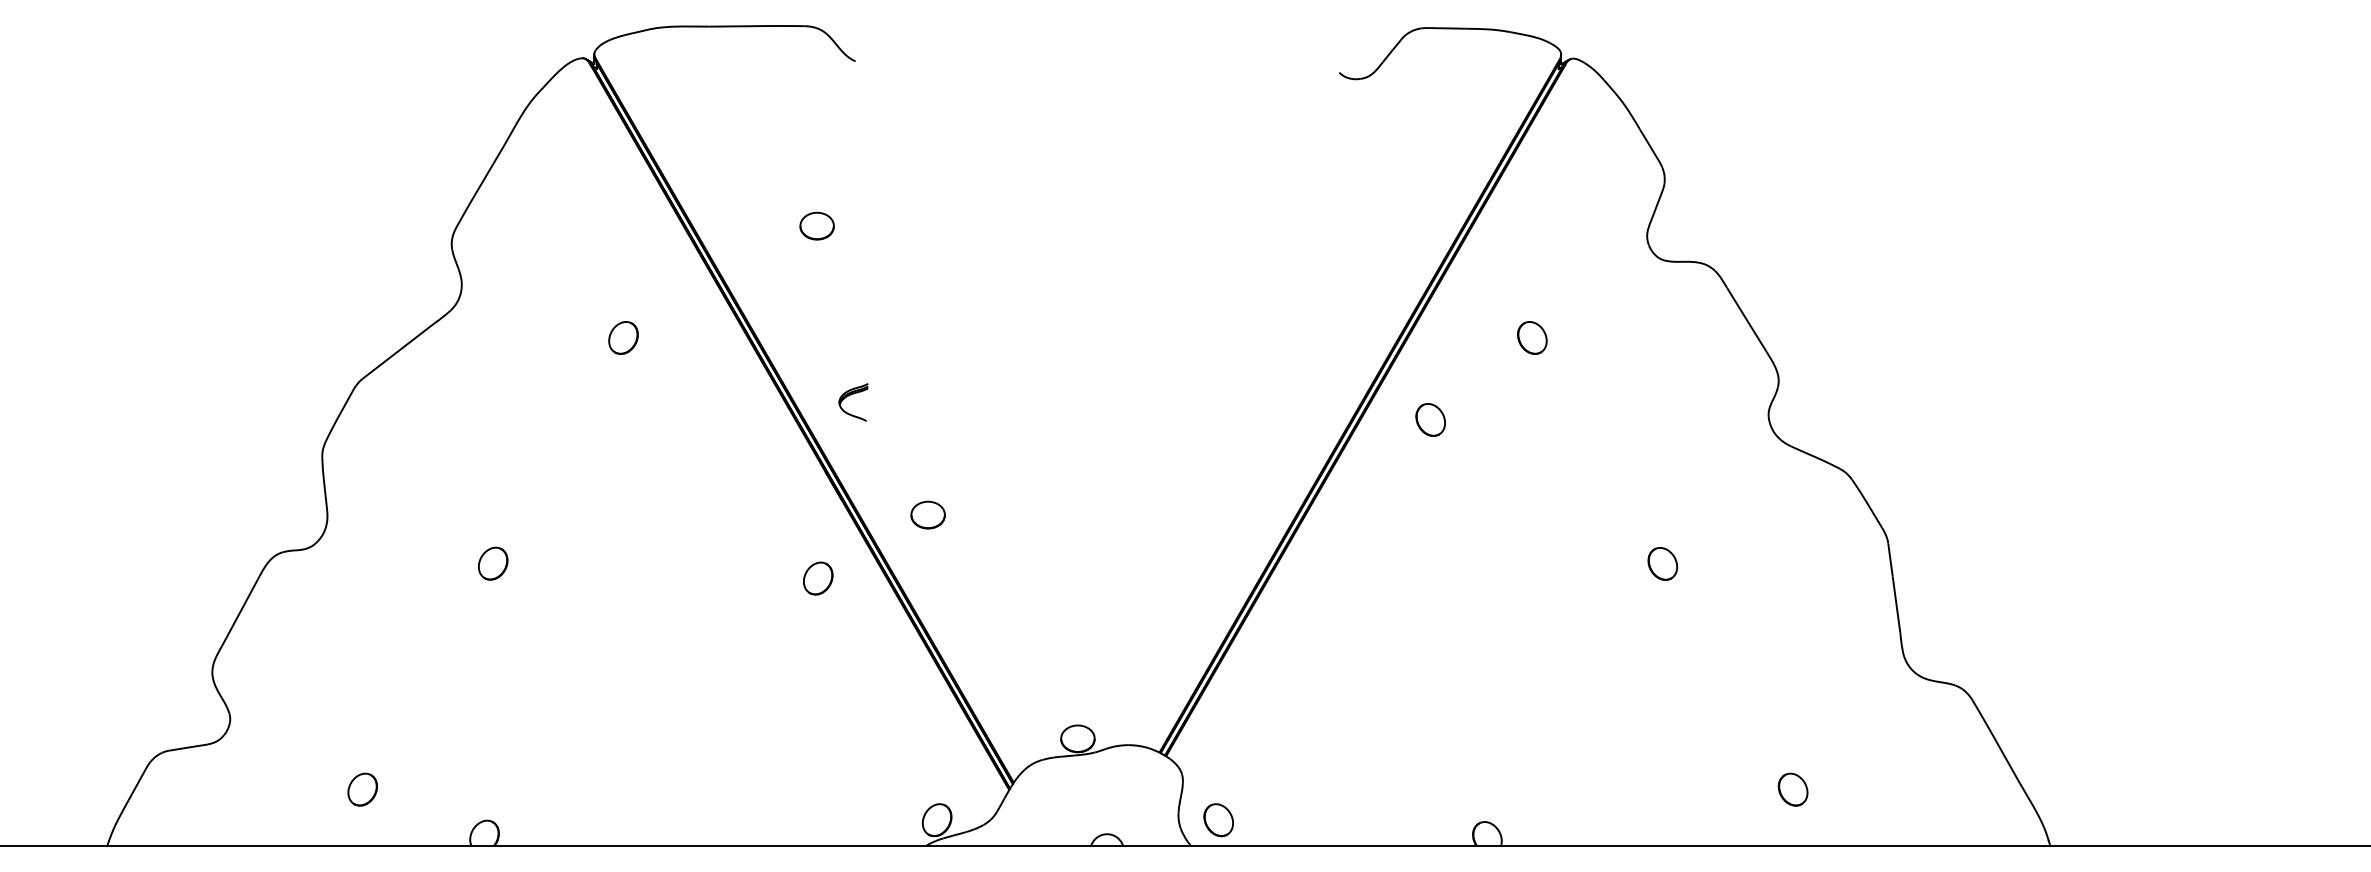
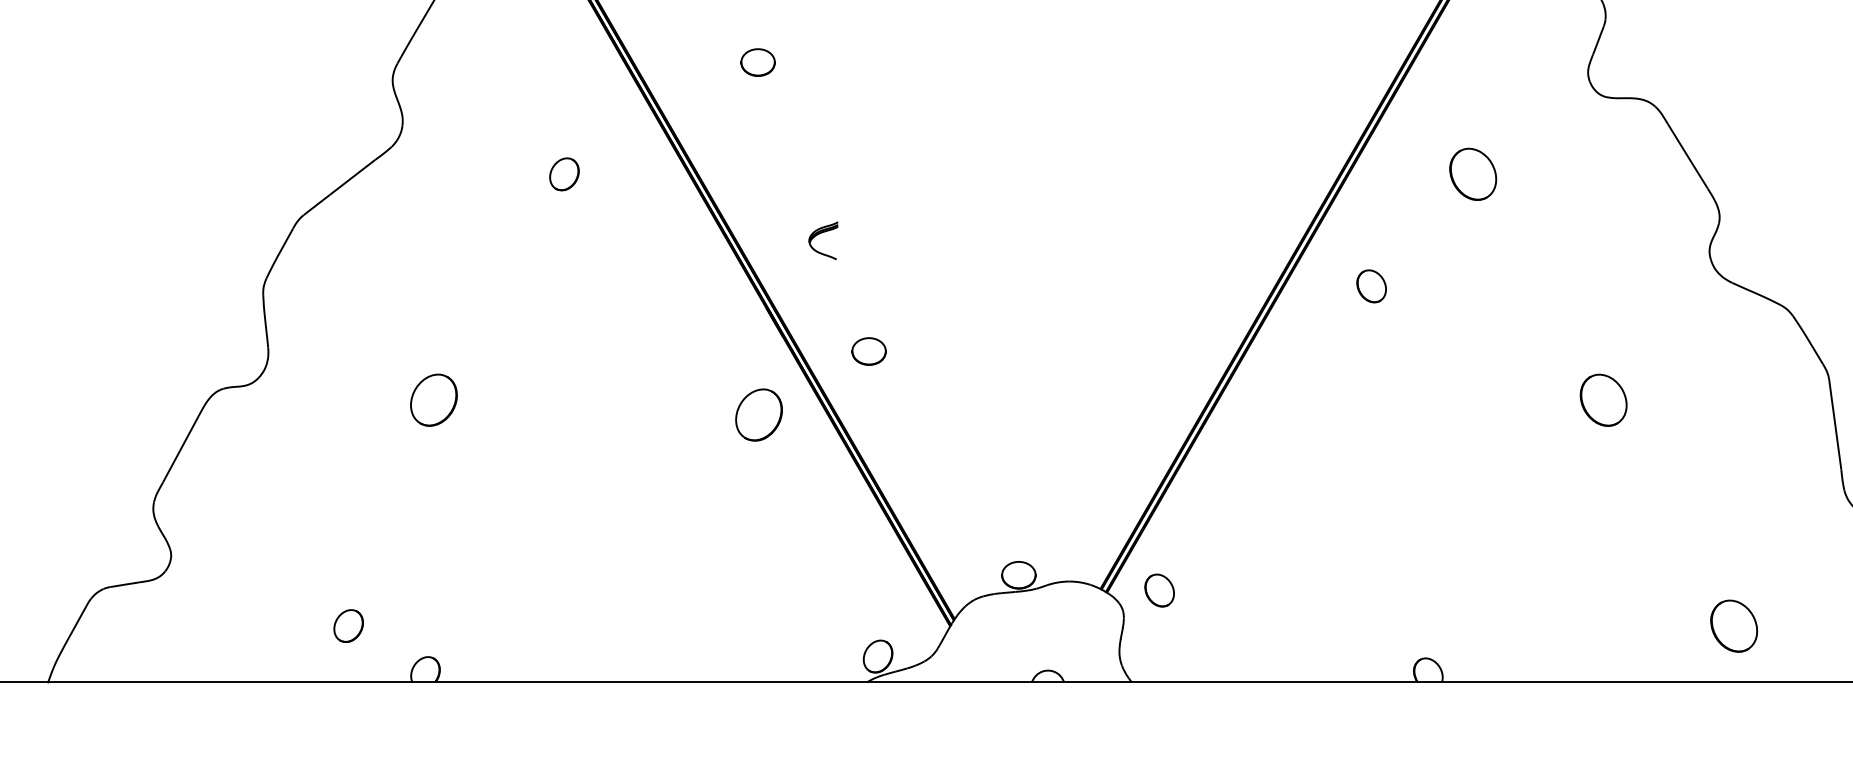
part: (1532, 337) -> (1473, 173), size x1.6
part: (849, 396) -> (819, 234), moved
part: (1430, 419) -> (1371, 285), moved
part: (493, 563) -> (434, 399), size x1.6
part: (1662, 563) -> (1603, 399), size x1.6
part: (818, 578) -> (759, 414), size x1.6
part: (362, 789) -> (348, 625), moved
part: (1792, 789) -> (1733, 625), size x1.6
part: (1218, 820) -> (1159, 590), moved

